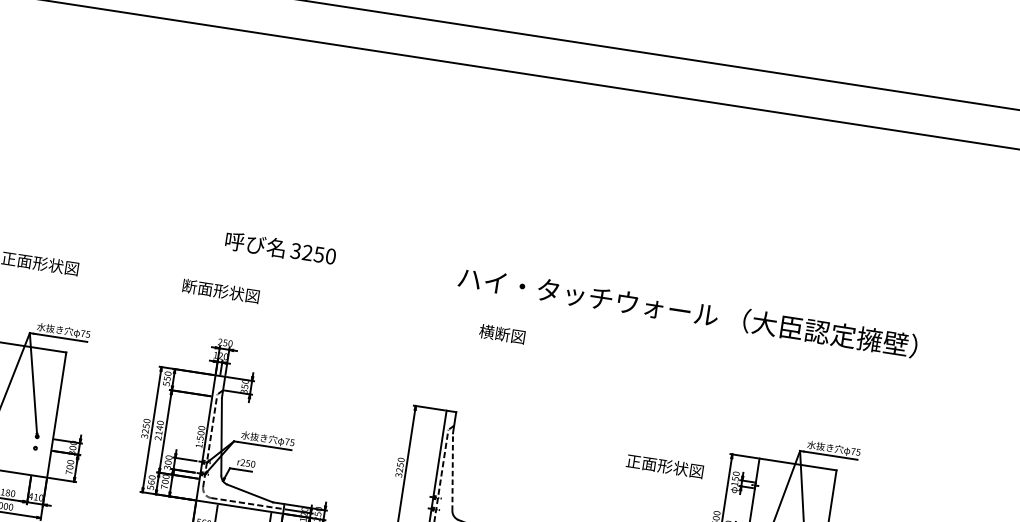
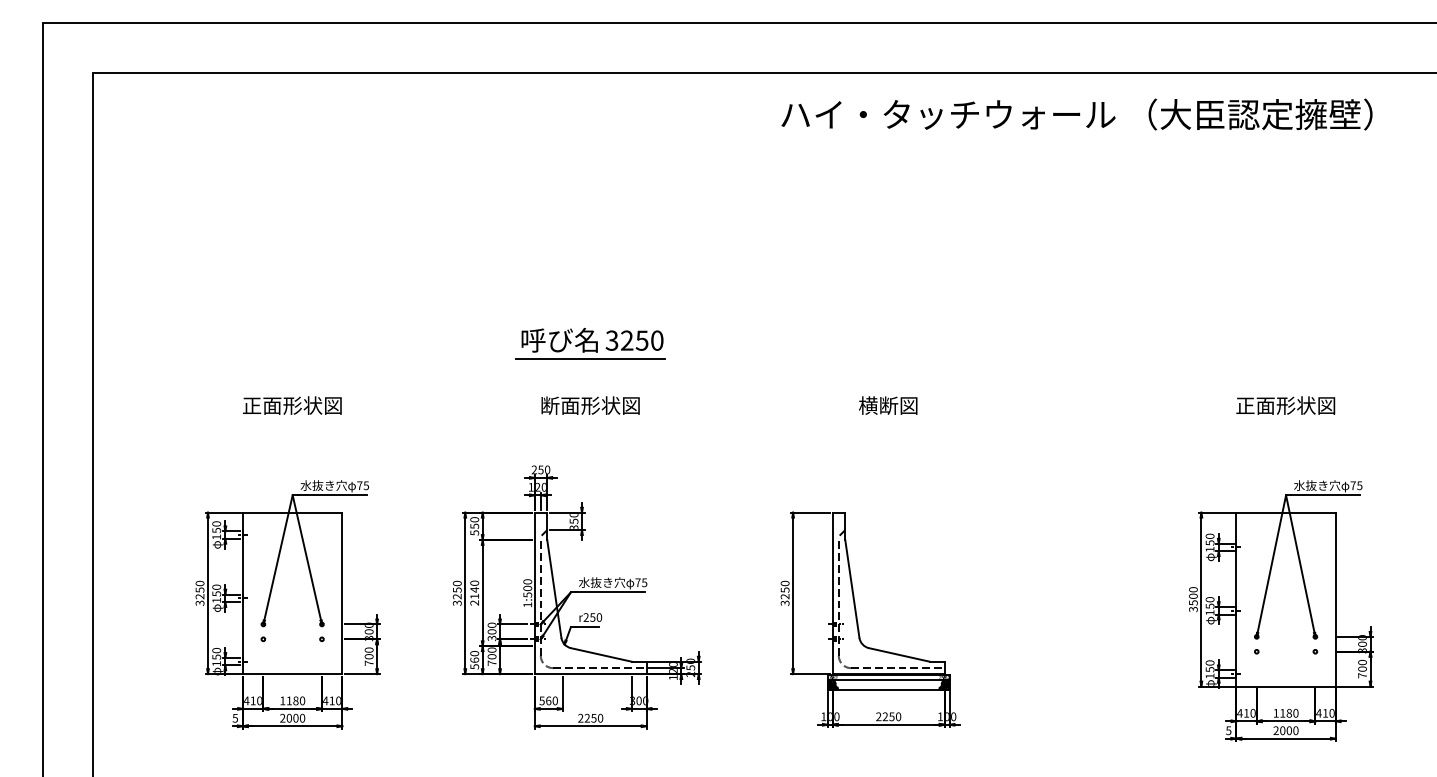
line: (277, 262) -> (590, 358), added
text: (221, 291) -> (590, 405), moved
text: (687, 311) -> (1076, 114), moved
text: (664, 466) -> (1285, 405), moved
line: (452, 471) -> (852, 588), dashed -> solid

